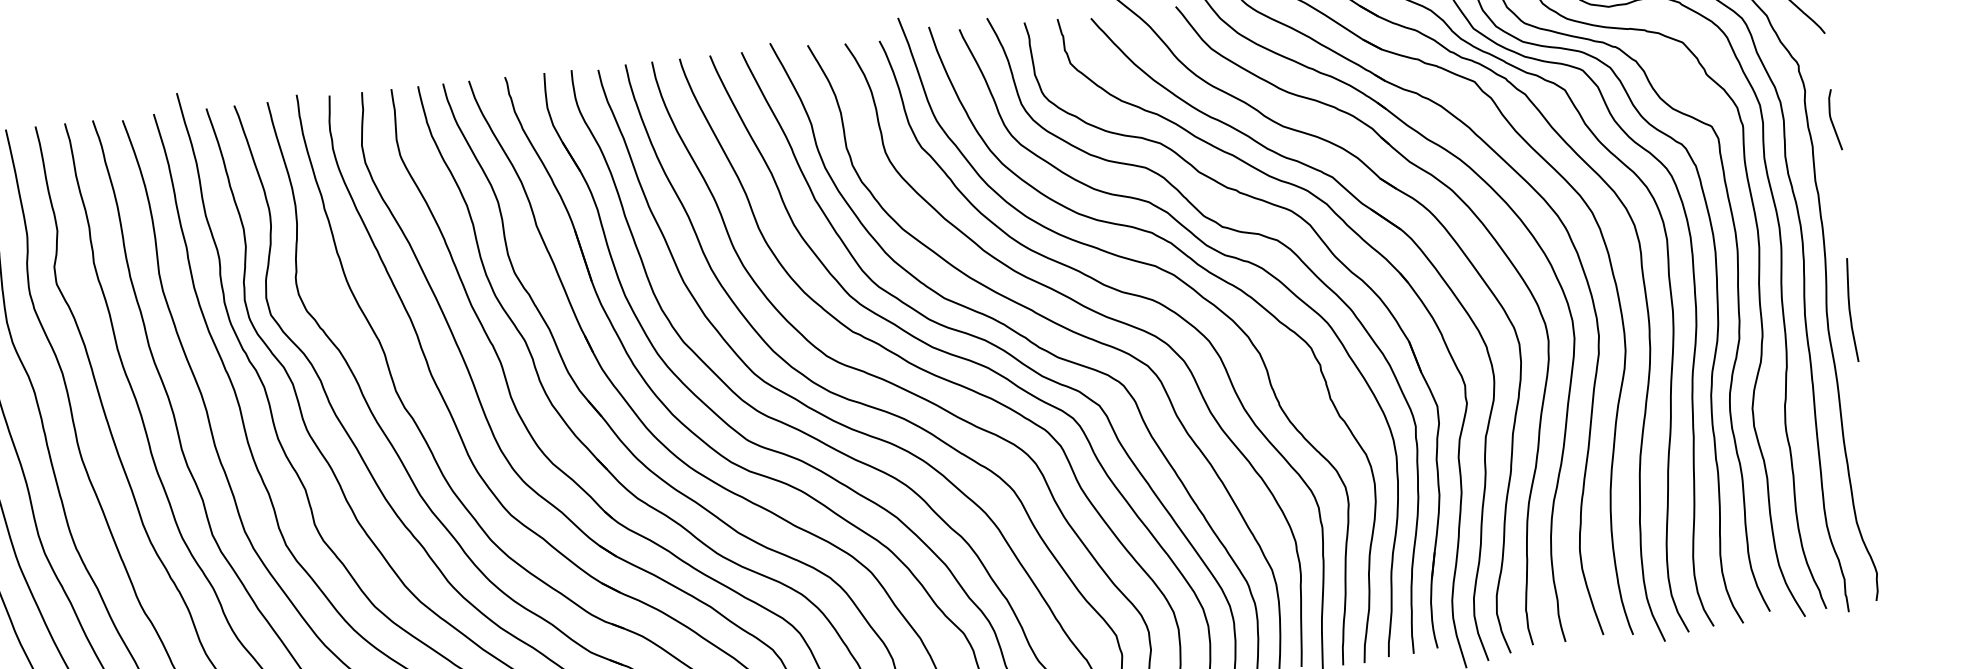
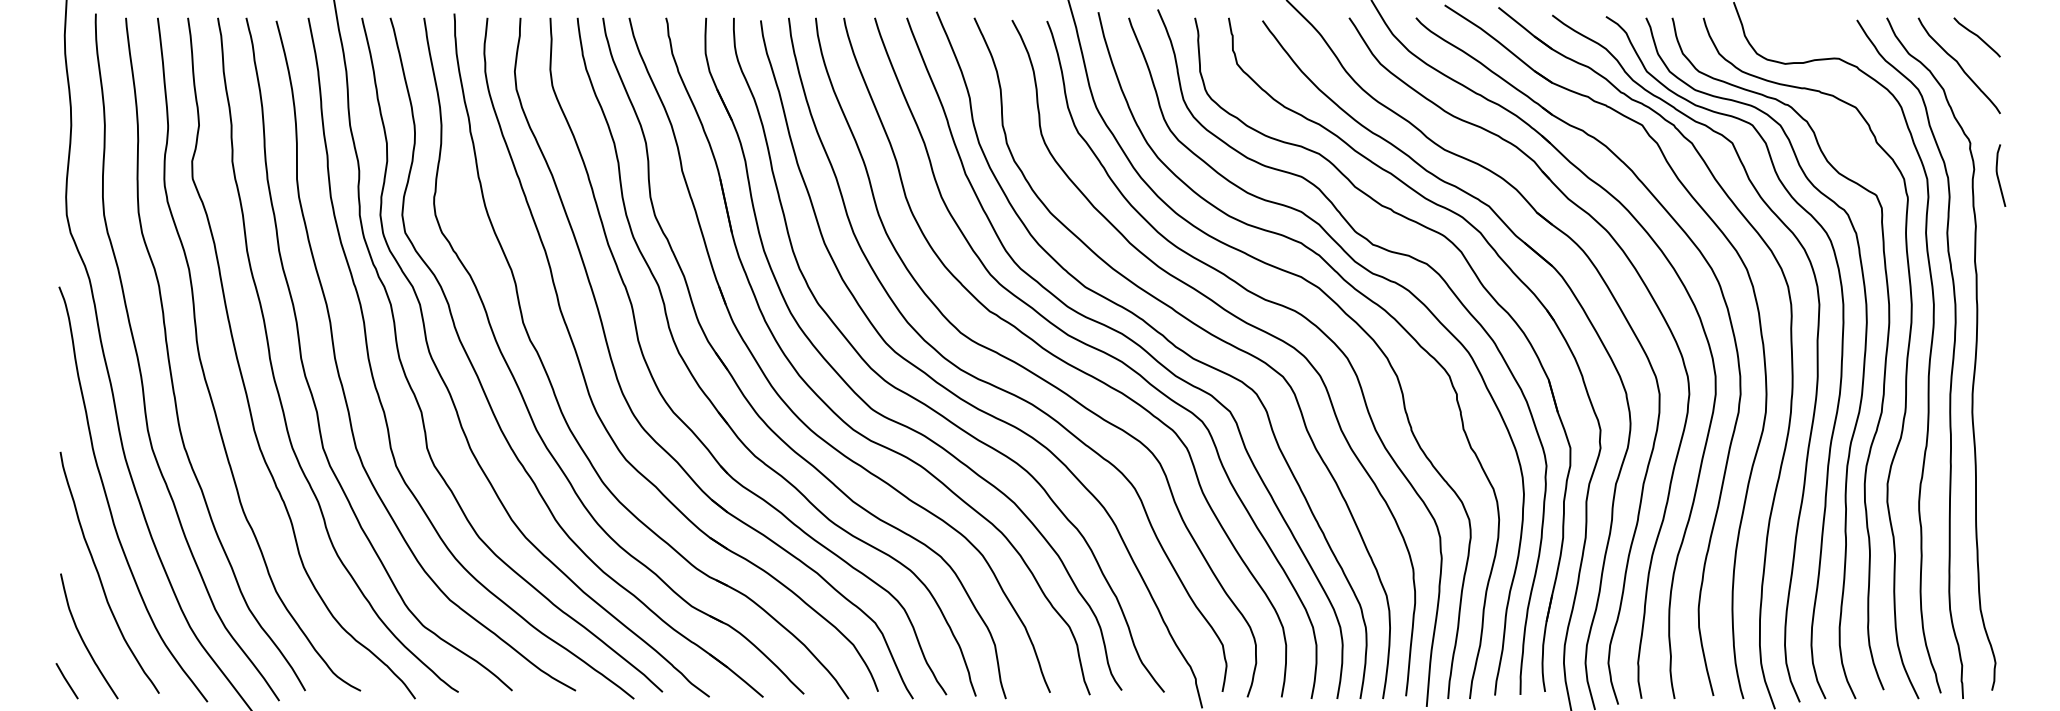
curve: (1832, 119) -> (1998, 175), moved
curve: (1850, 309) -> (1996, 394), removed

